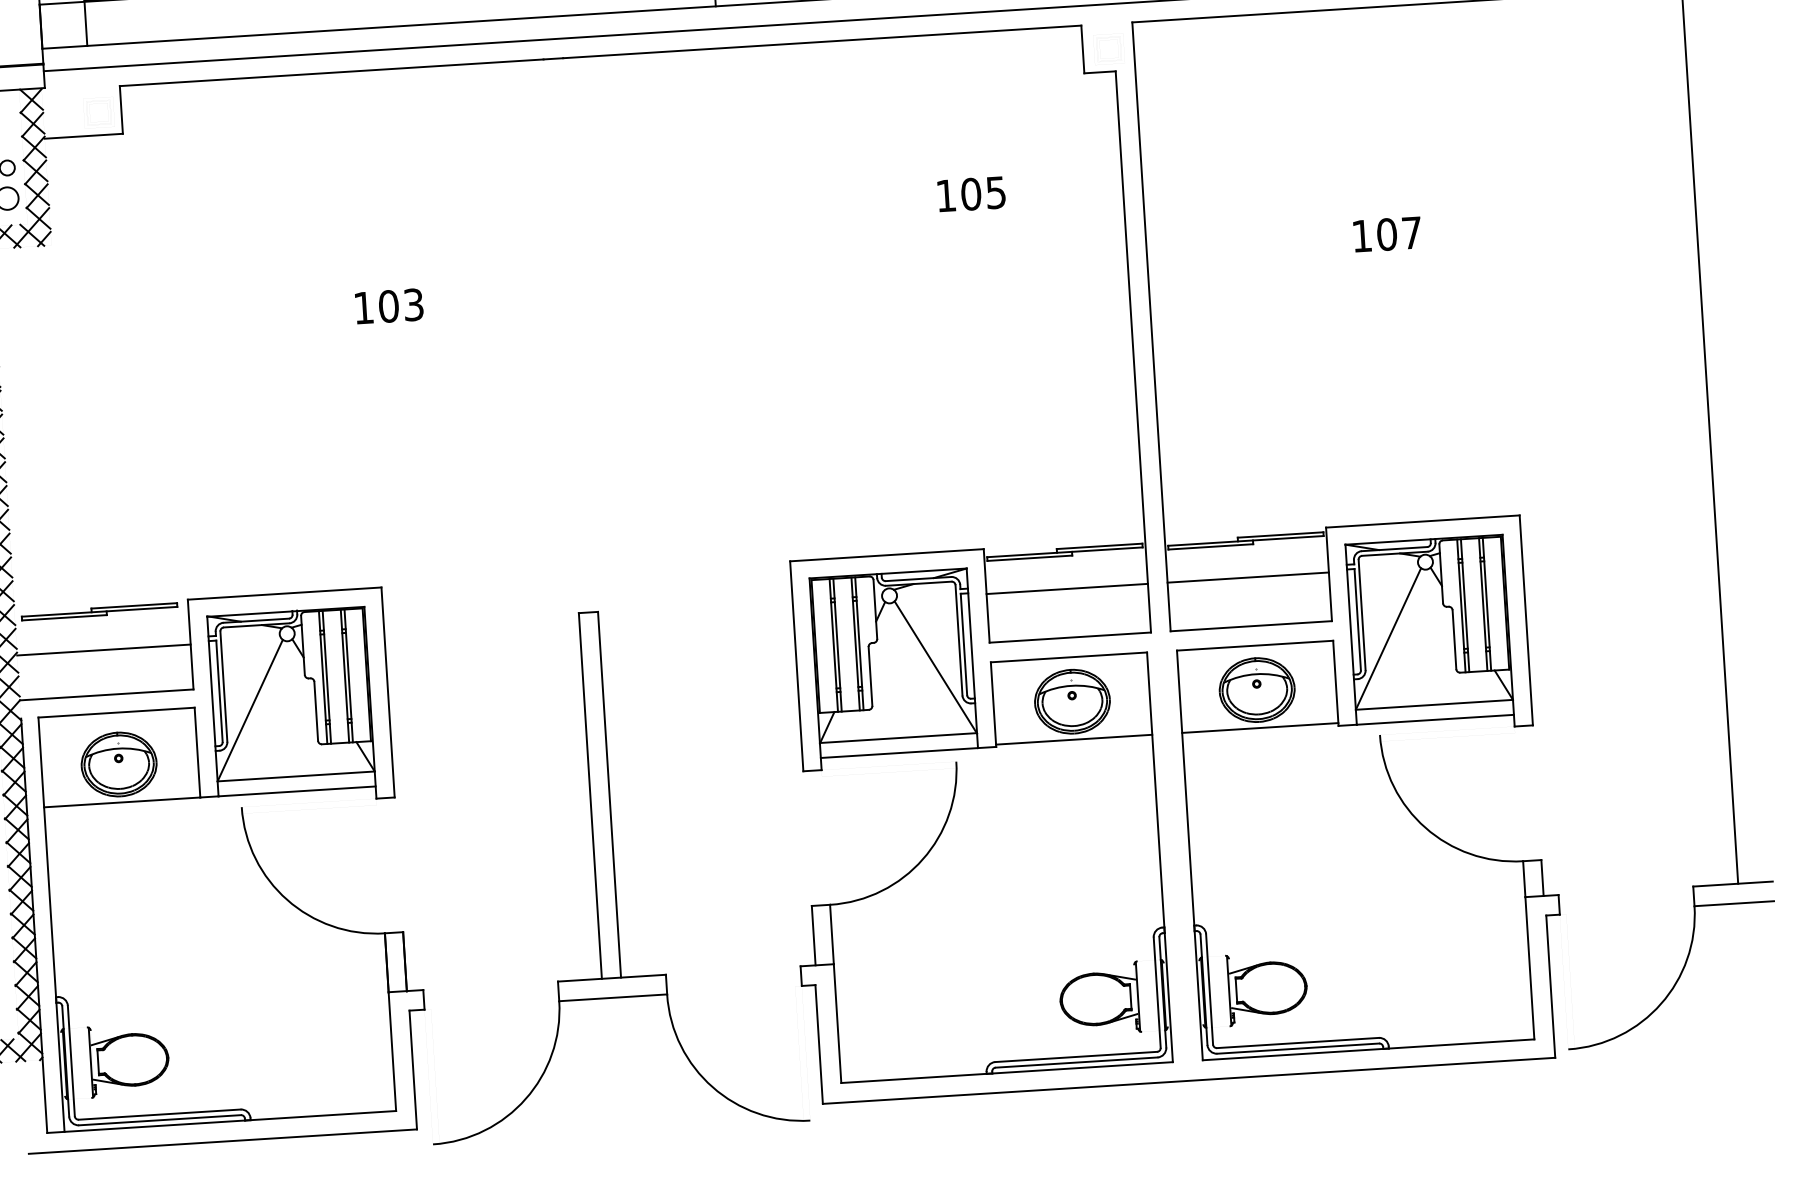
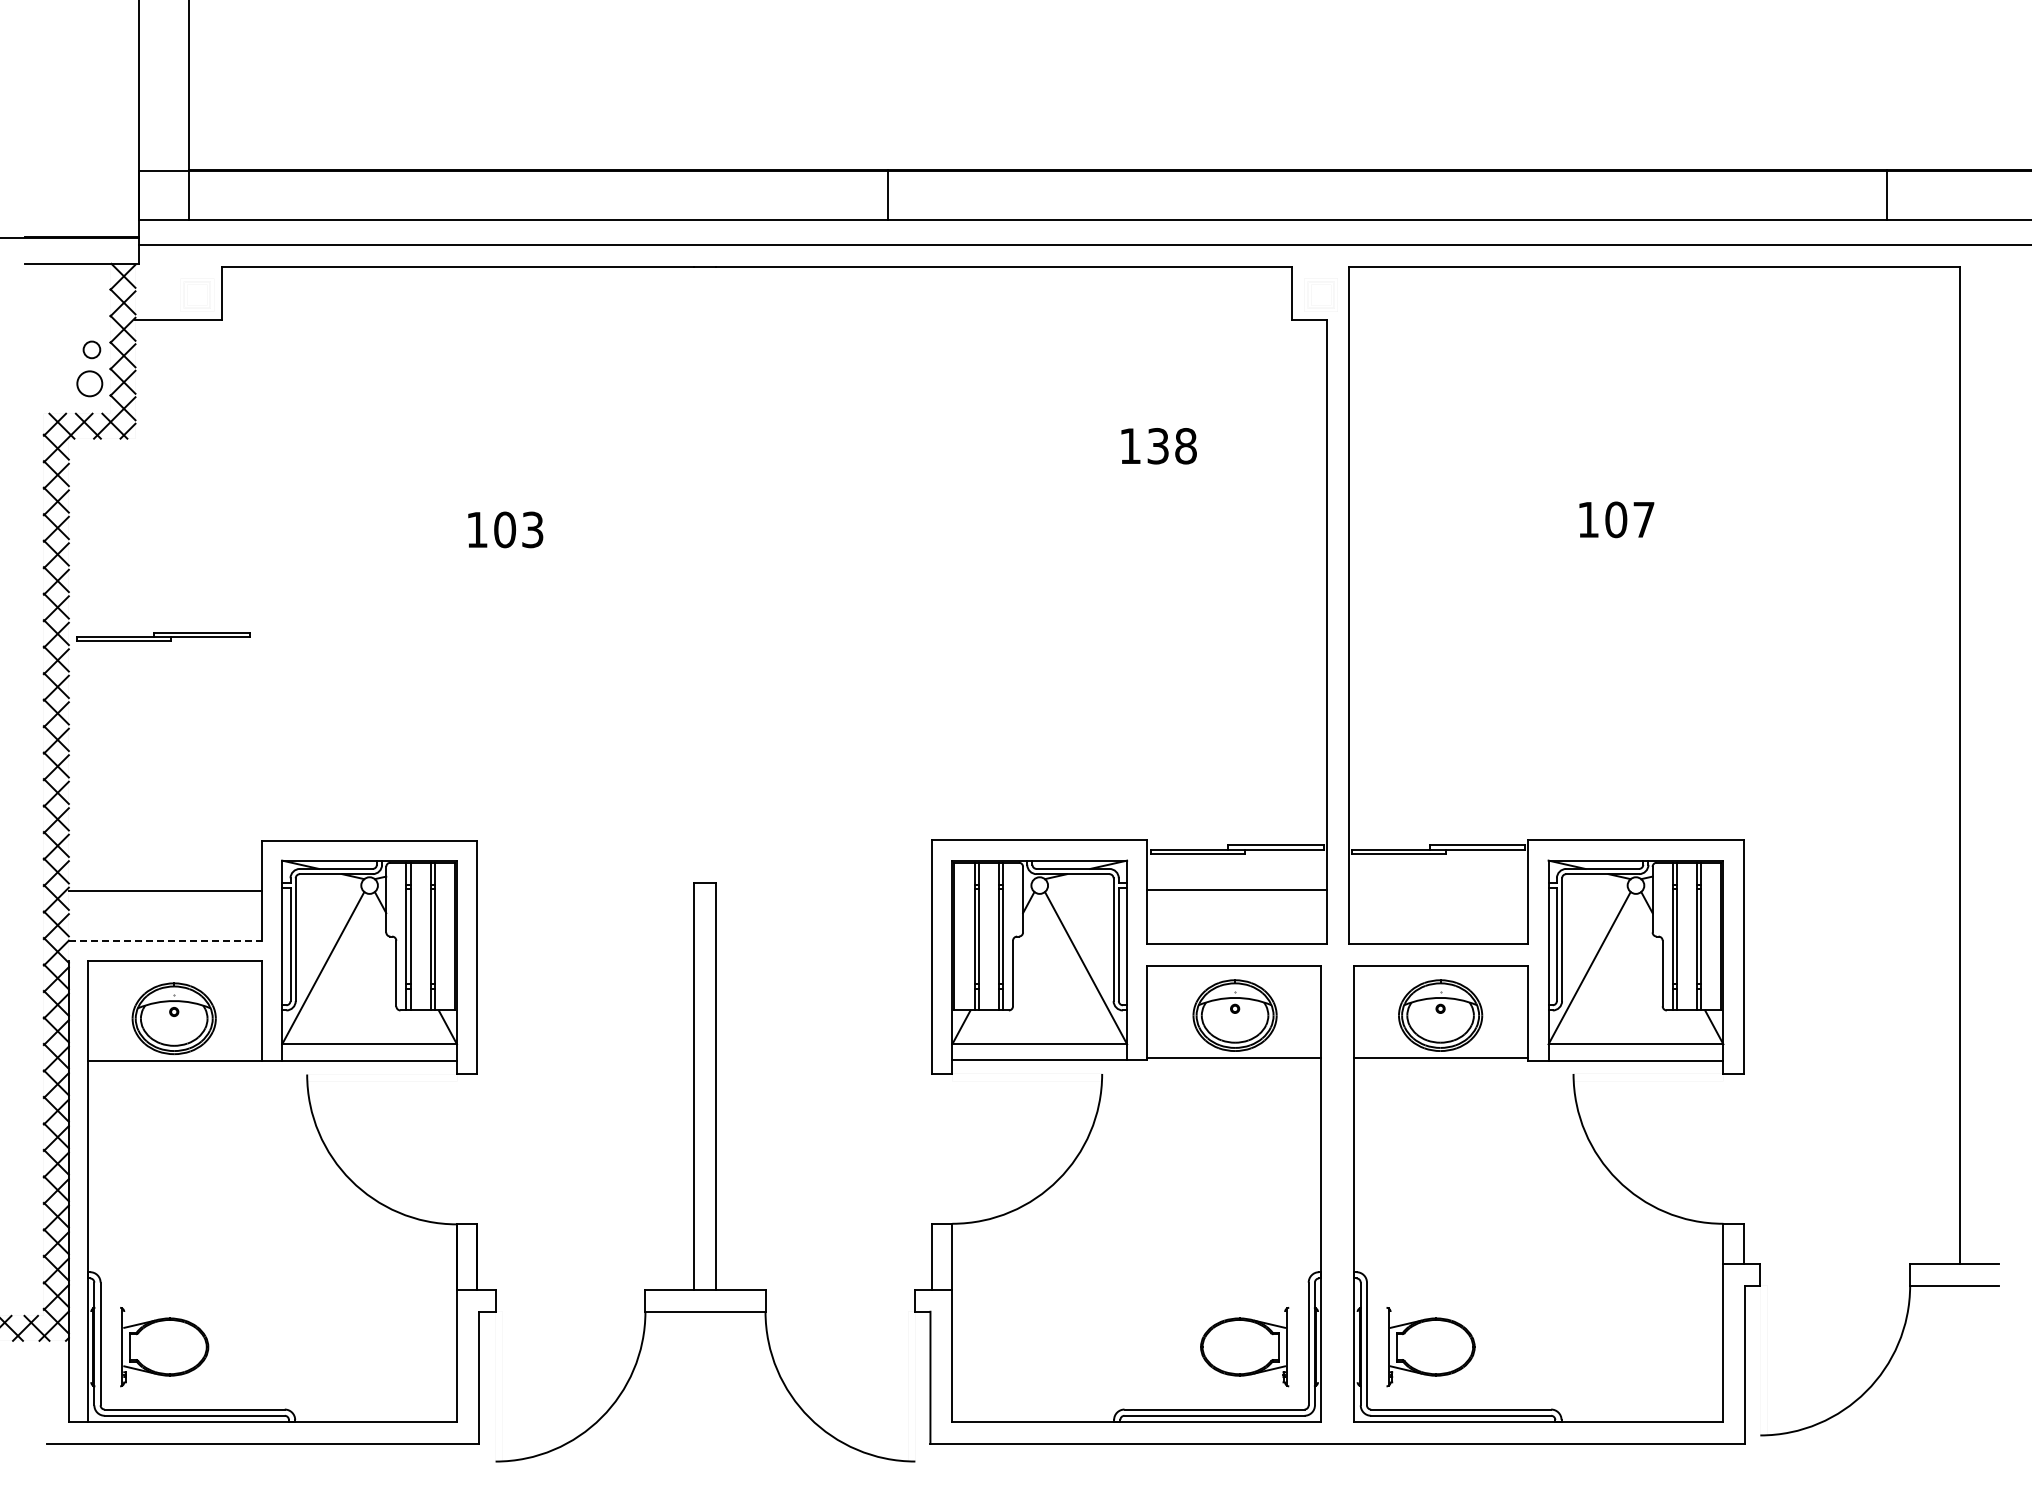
text: (983, 193) -> (1171, 446), 105 -> 138
line: (1248, 577) -> (1438, 890), removed
part: (99, 611) -> (163, 636), moved
line: (106, 694) -> (165, 940), solid -> dashed

